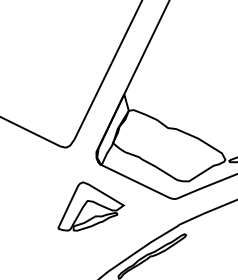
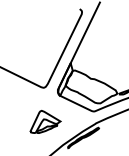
part: (91, 205) -> (45, 121), moved

